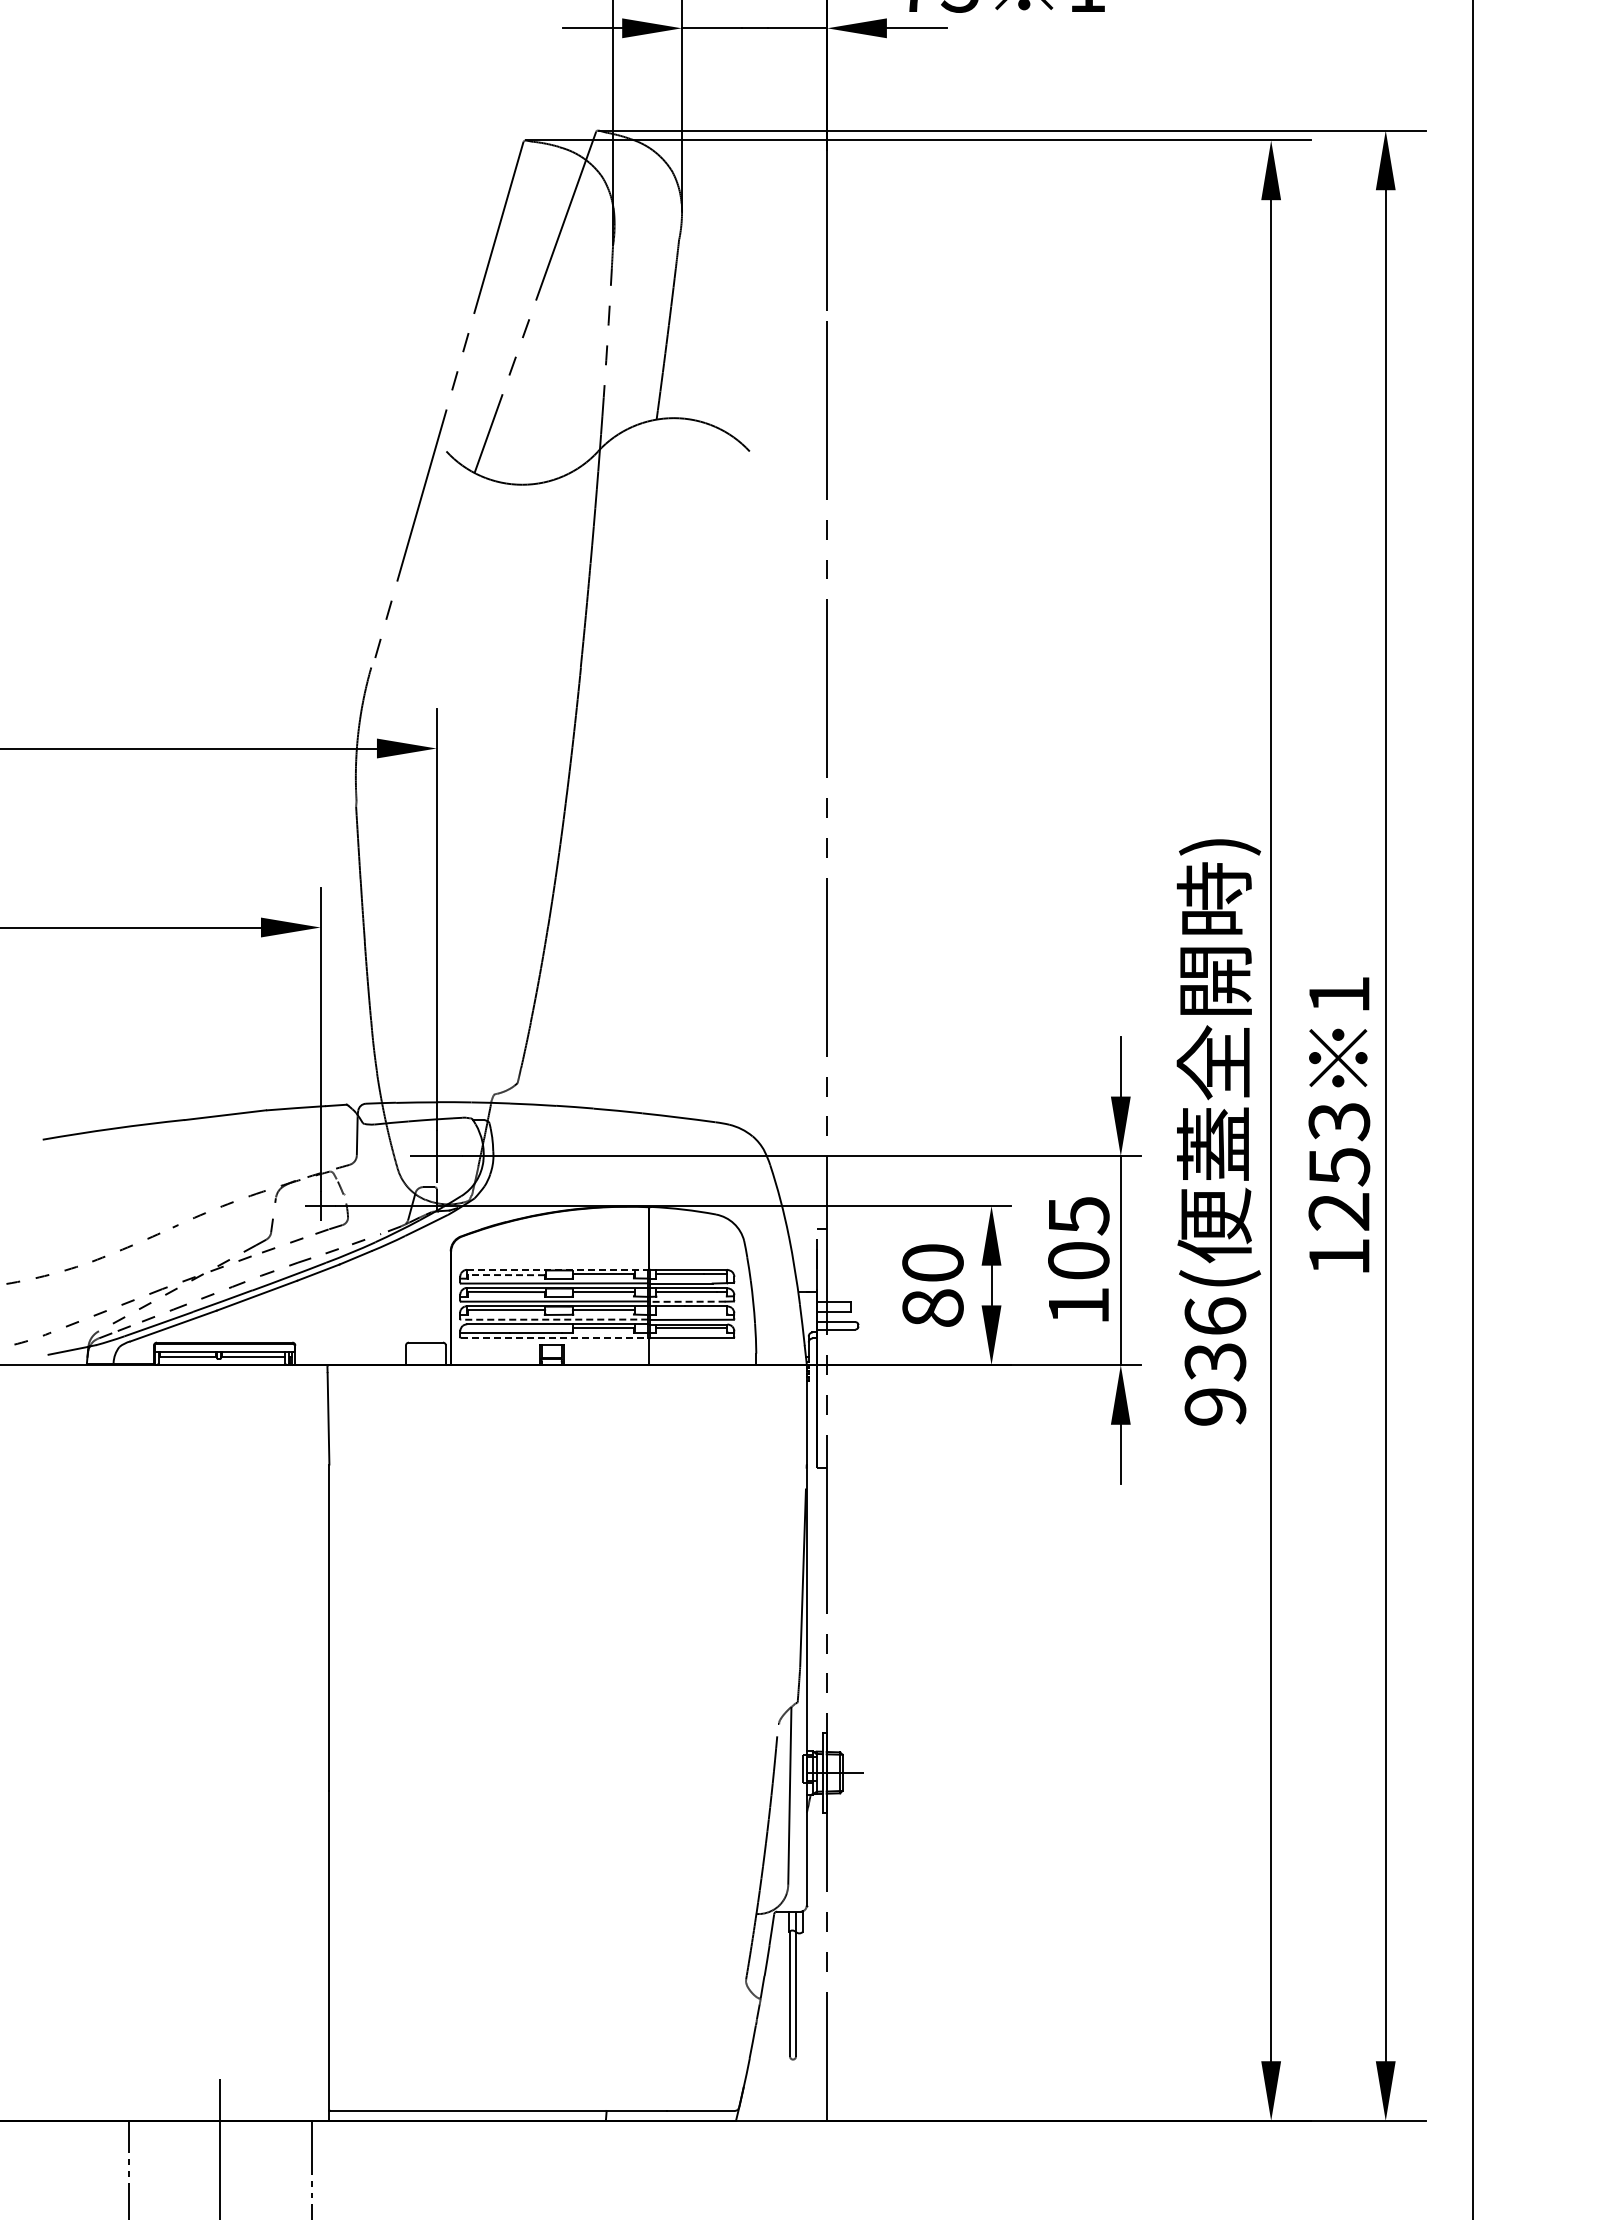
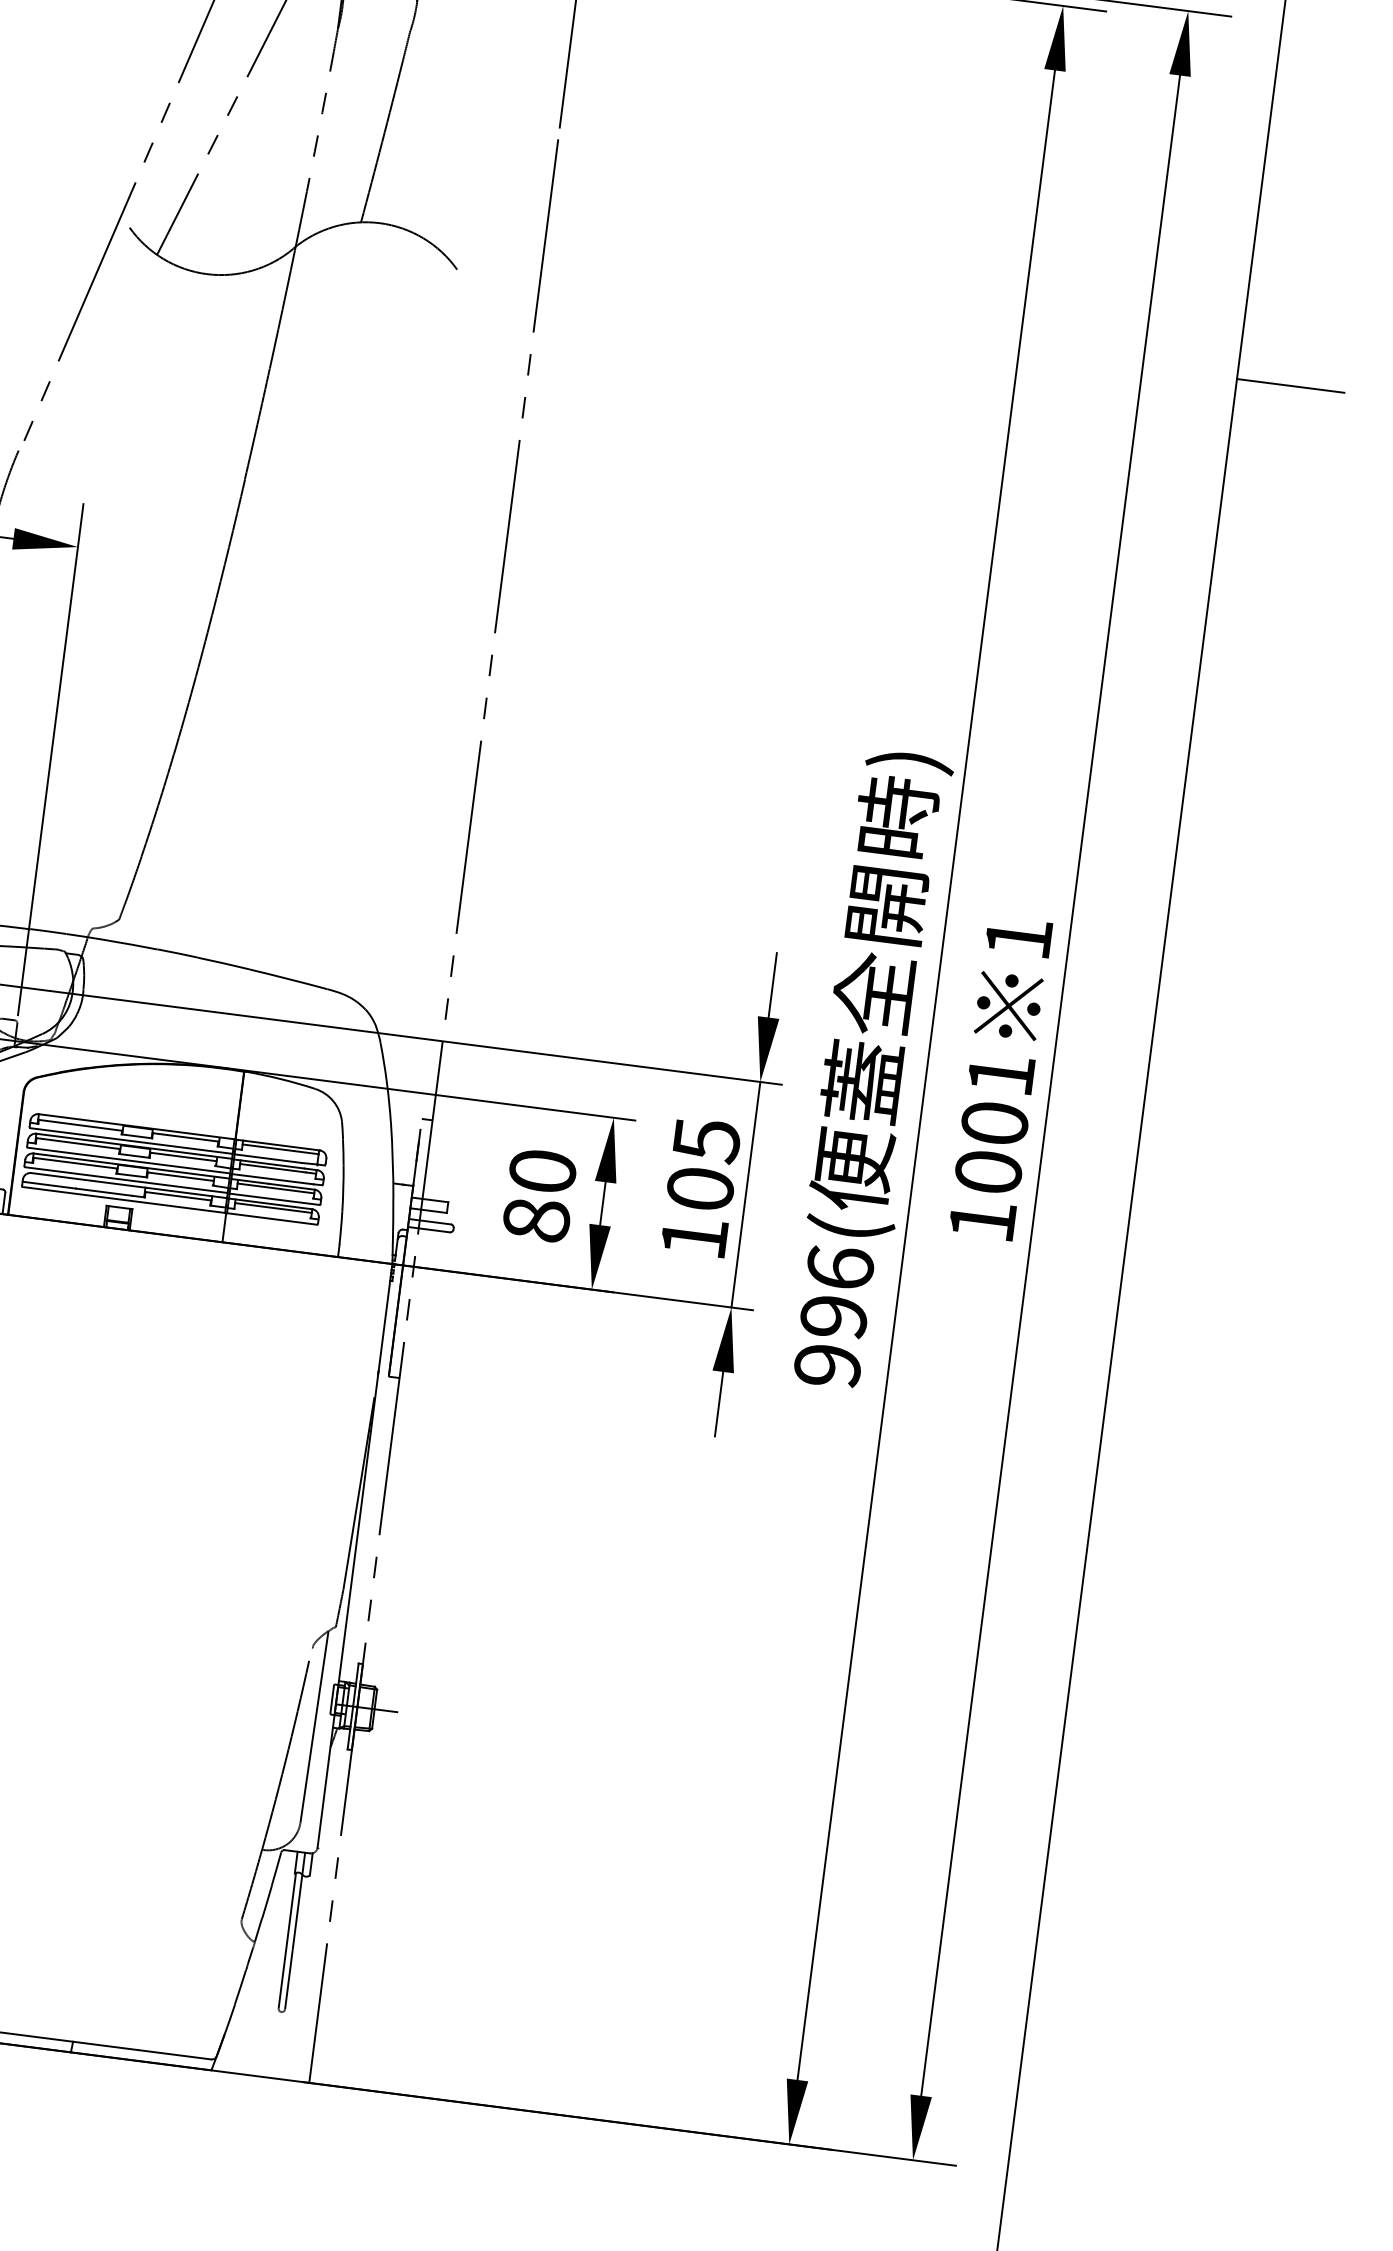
line: (1522, 460) -> (1290, 386), added
text: (1339, 1166) -> (995, 1123), 1253 -> 1001
line: (557, 1269) -> (136, 1126), dashed -> solid
line: (506, 1275) -> (80, 1125), dashed -> solid
line: (687, 1301) -> (272, 1178), dashed -> solid
line: (691, 1309) -> (275, 1188), added
line: (554, 1319) -> (126, 1179), dashed -> solid
line: (554, 1338) -> (123, 1200), dashed -> solid
text: (1215, 1362) -> (834, 1317), 936( -> 996(

